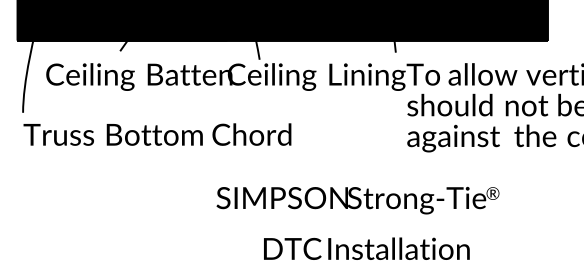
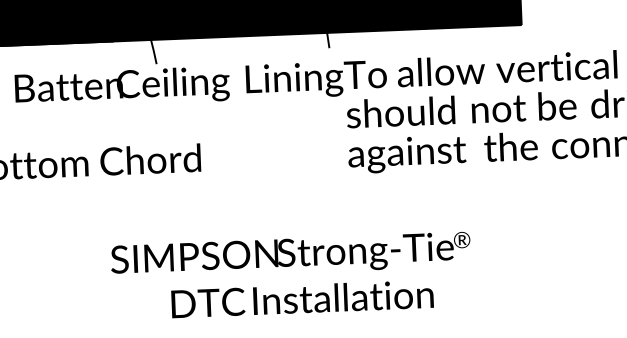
text: (357, 200) -> (290, 255), moved

